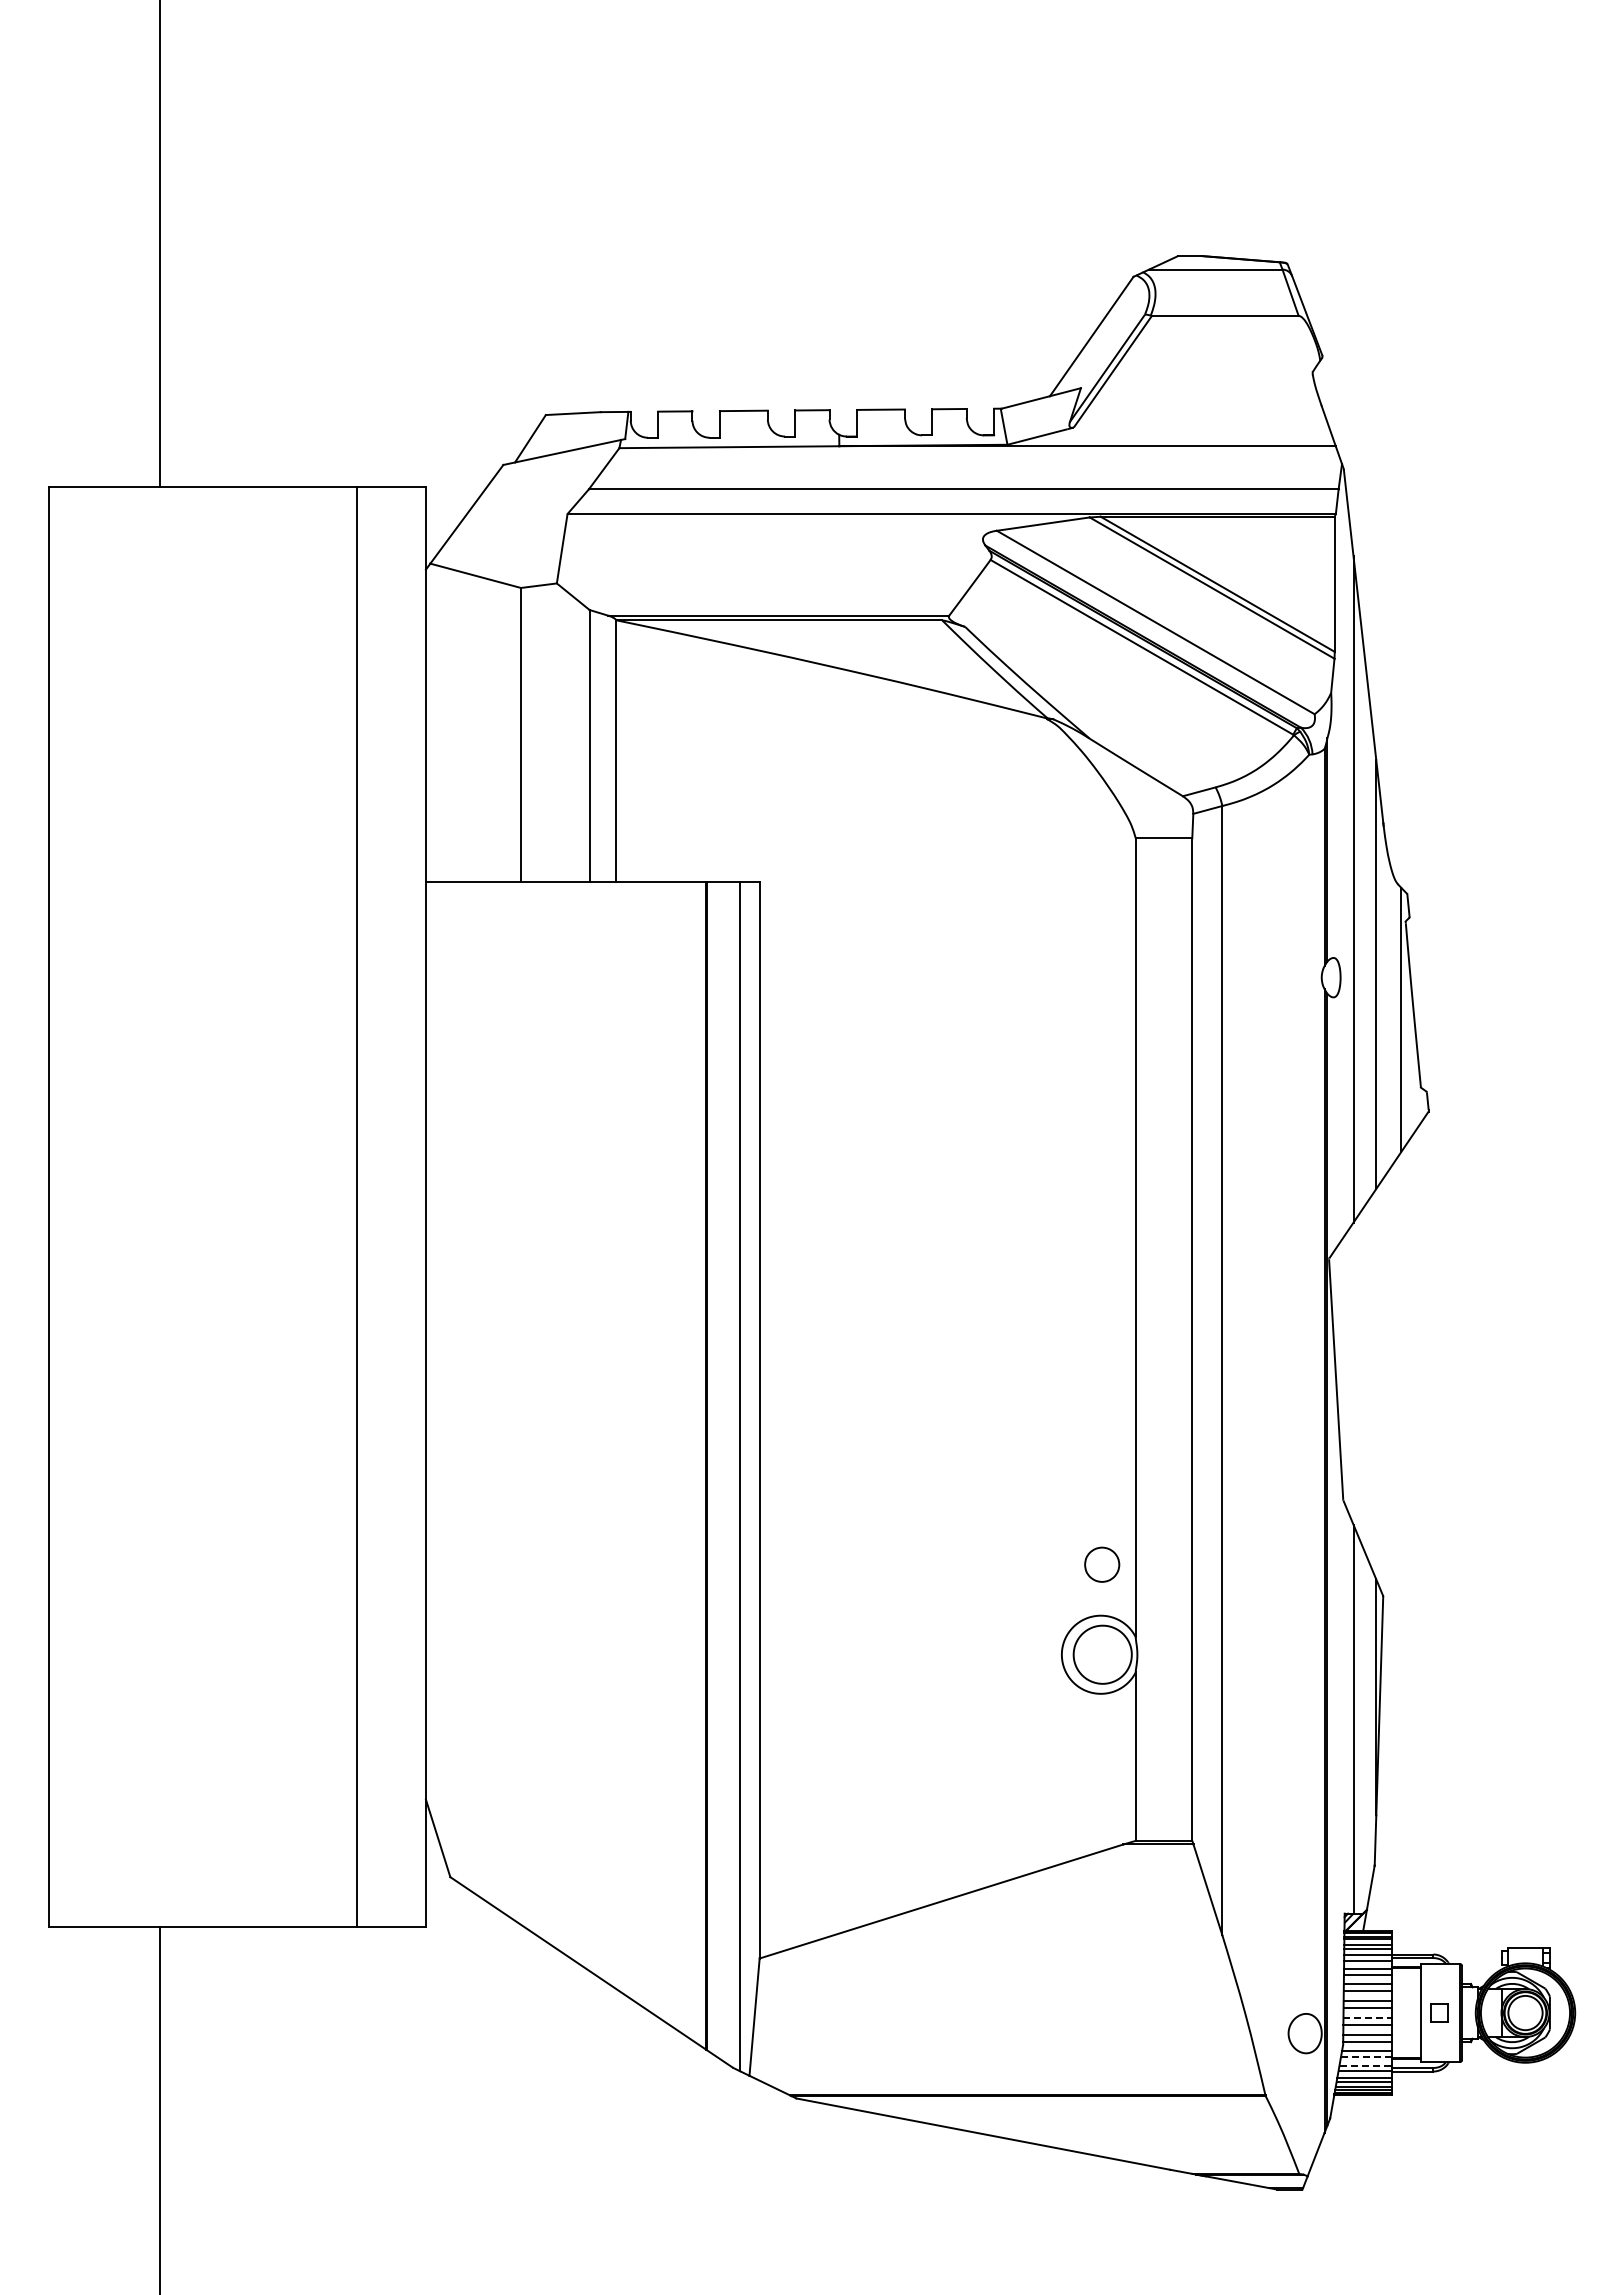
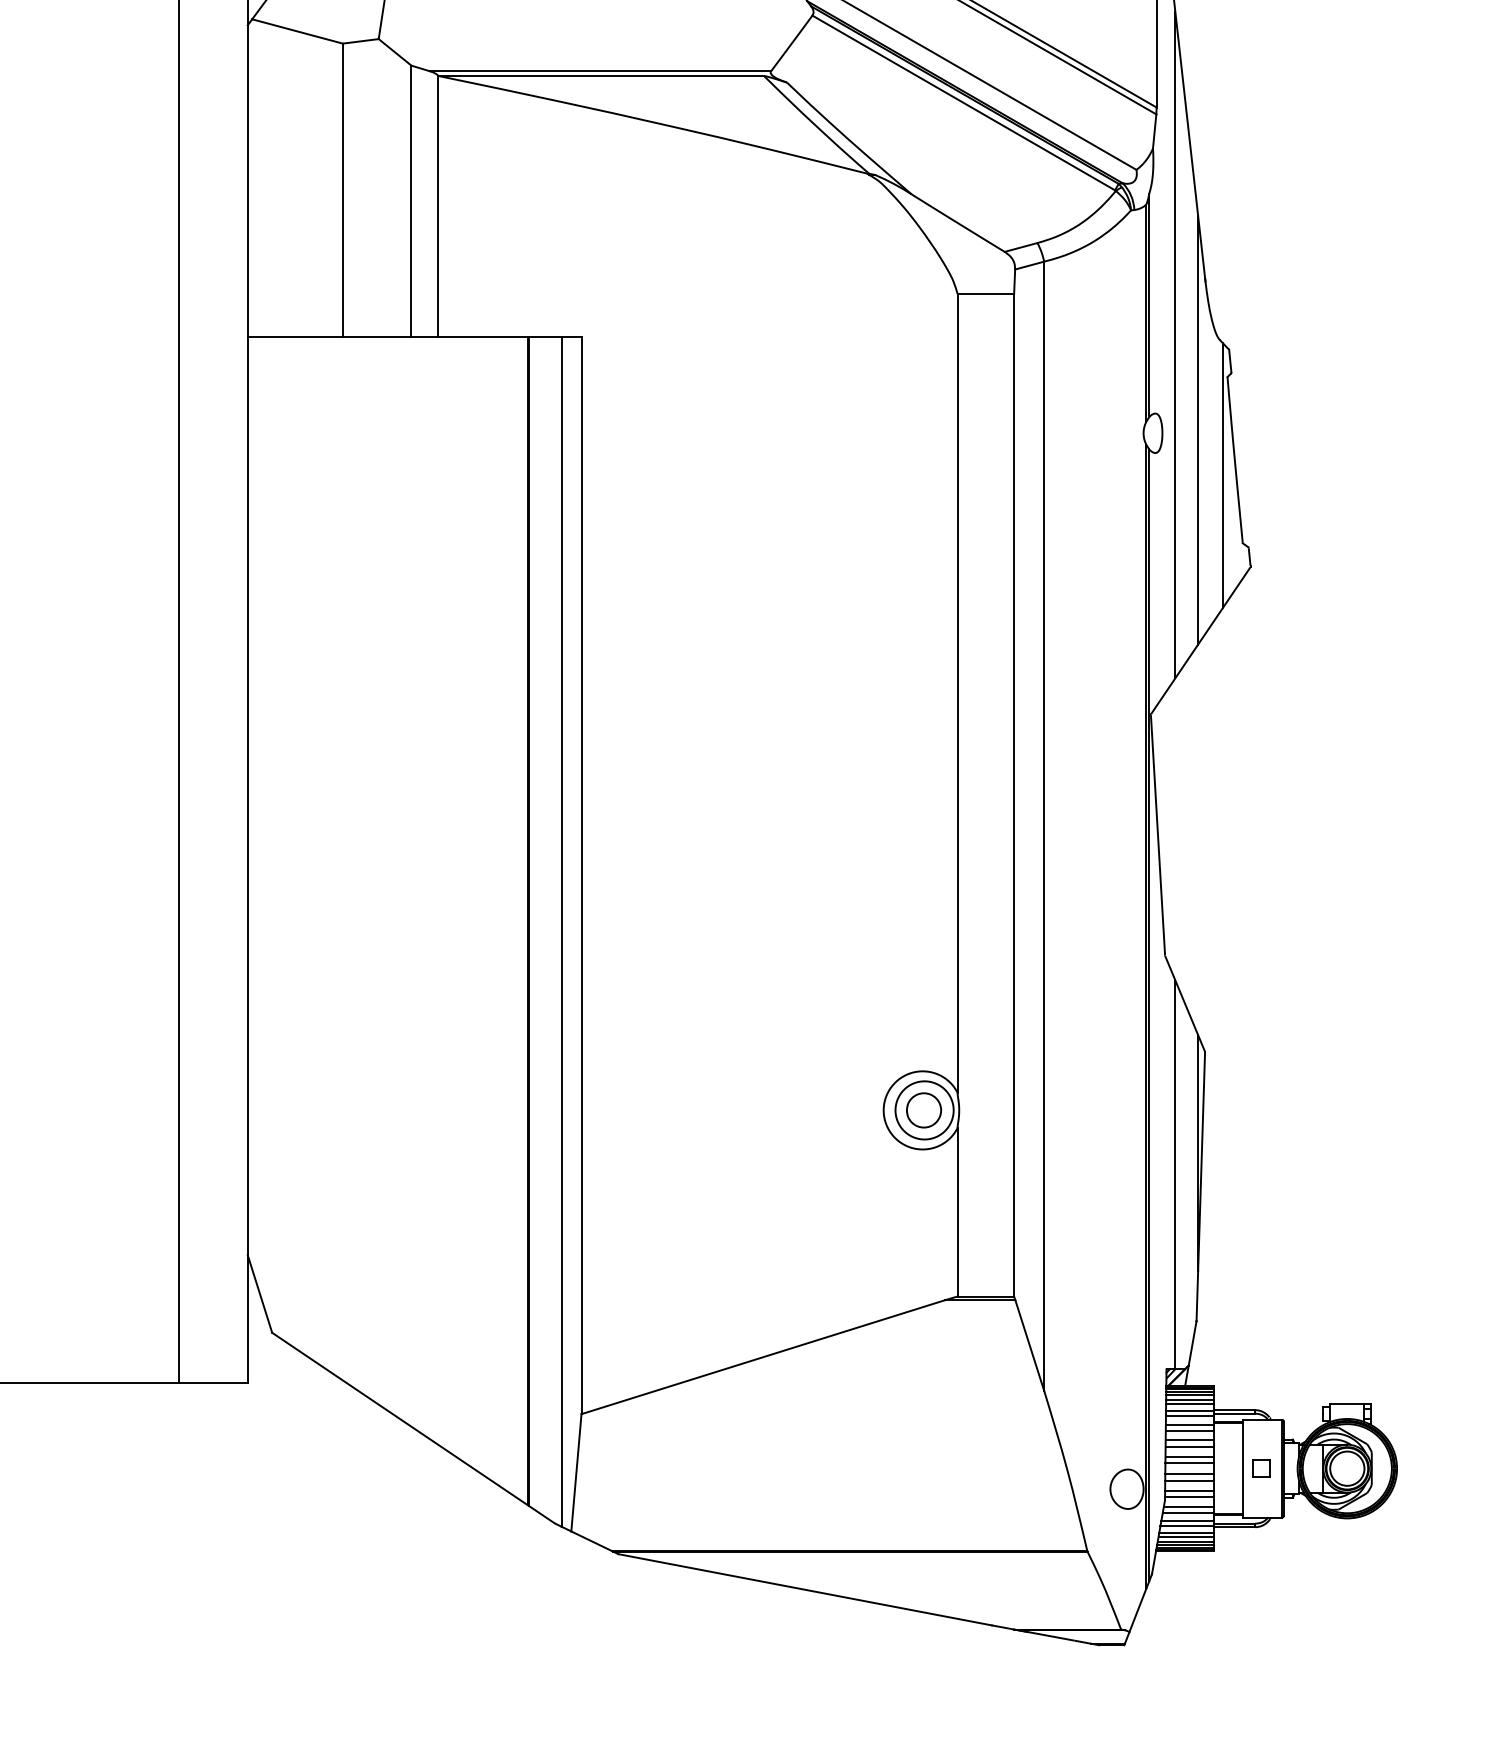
part: (1102, 1564) -> (924, 1110), moved
line: (1368, 2018) -> (1190, 1474), dashed -> solid
line: (1366, 2057) -> (1188, 1513), dashed -> solid
line: (1366, 2065) -> (1188, 1521), dashed -> solid

